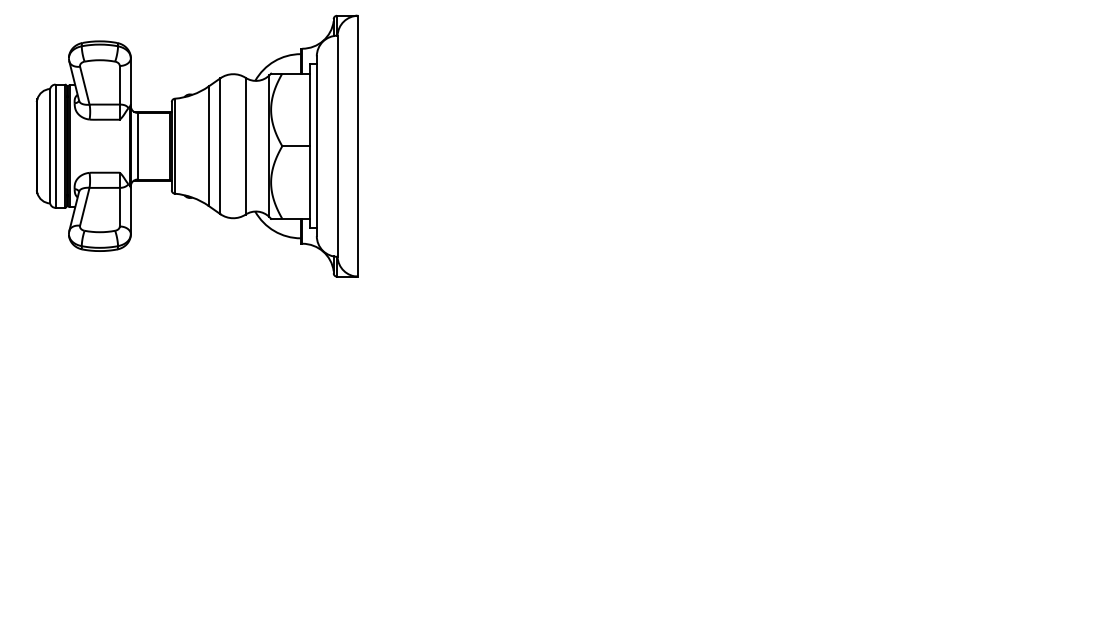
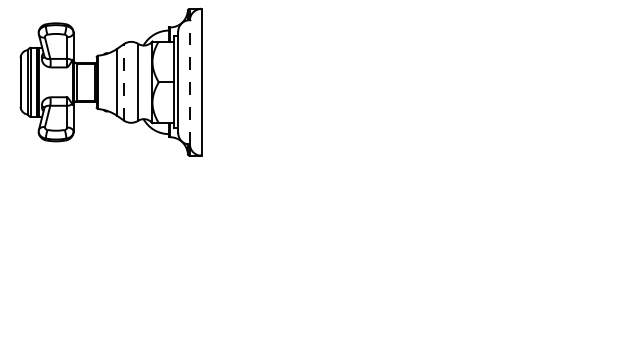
line: (219, 144) -> (123, 81), solid -> dashed
line: (336, 144) -> (189, 81), solid -> dashed

